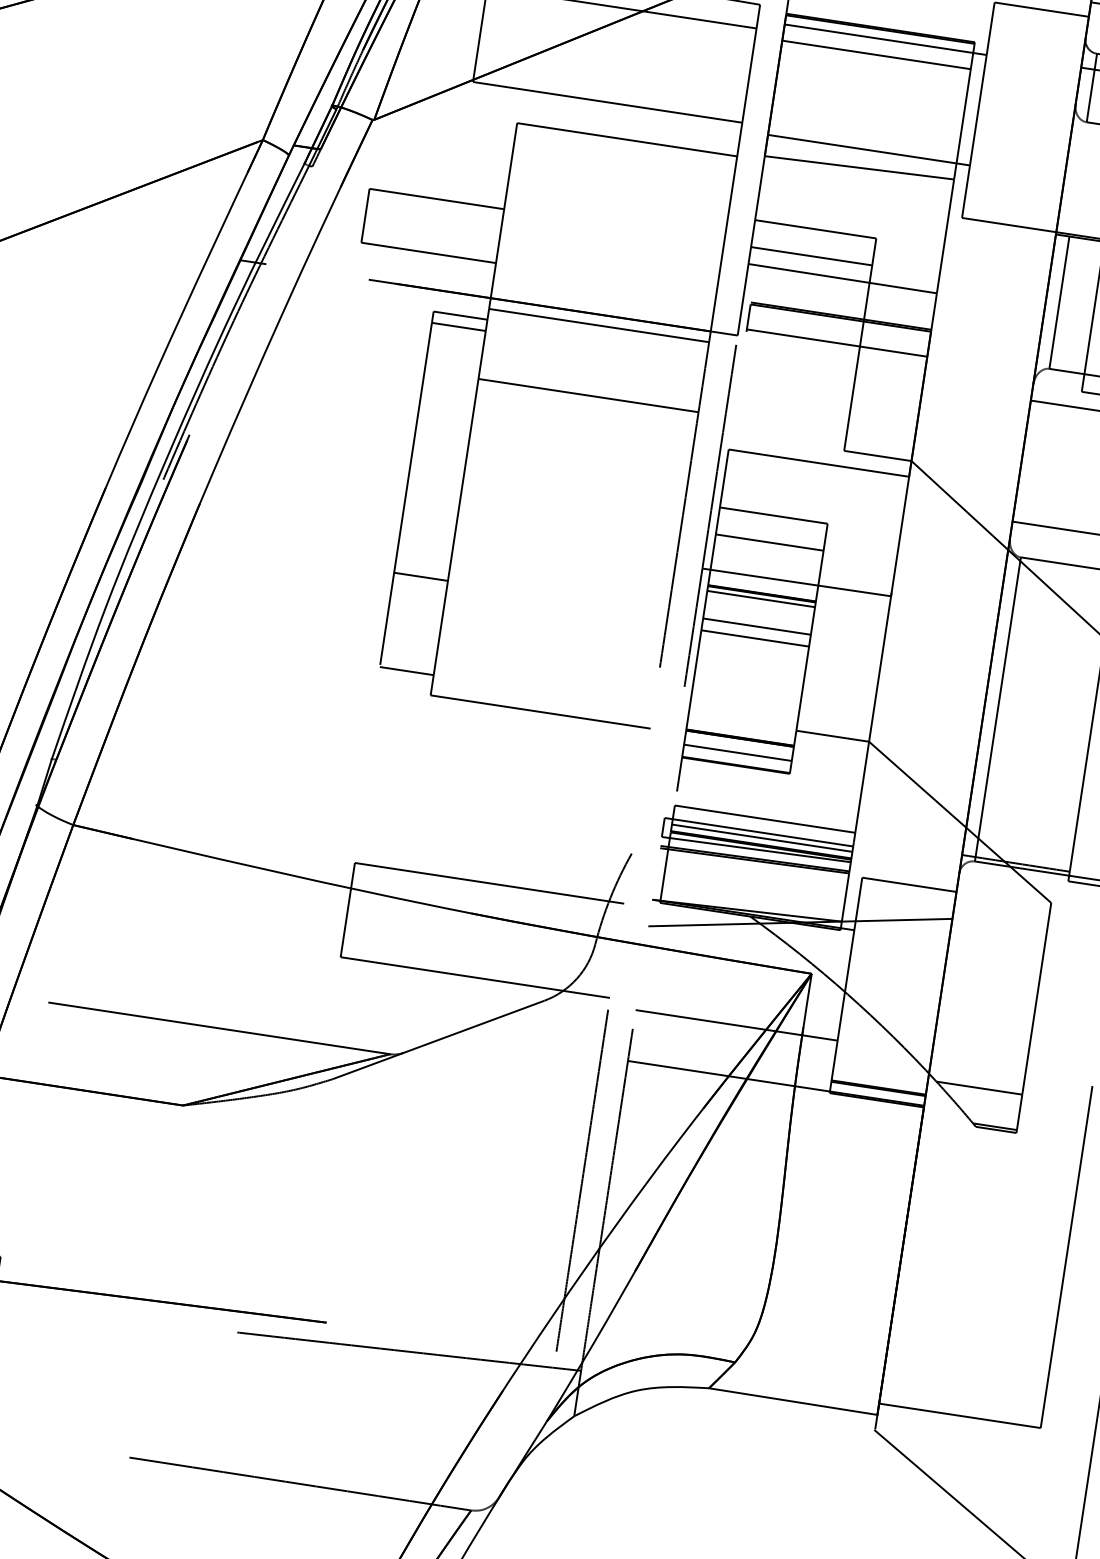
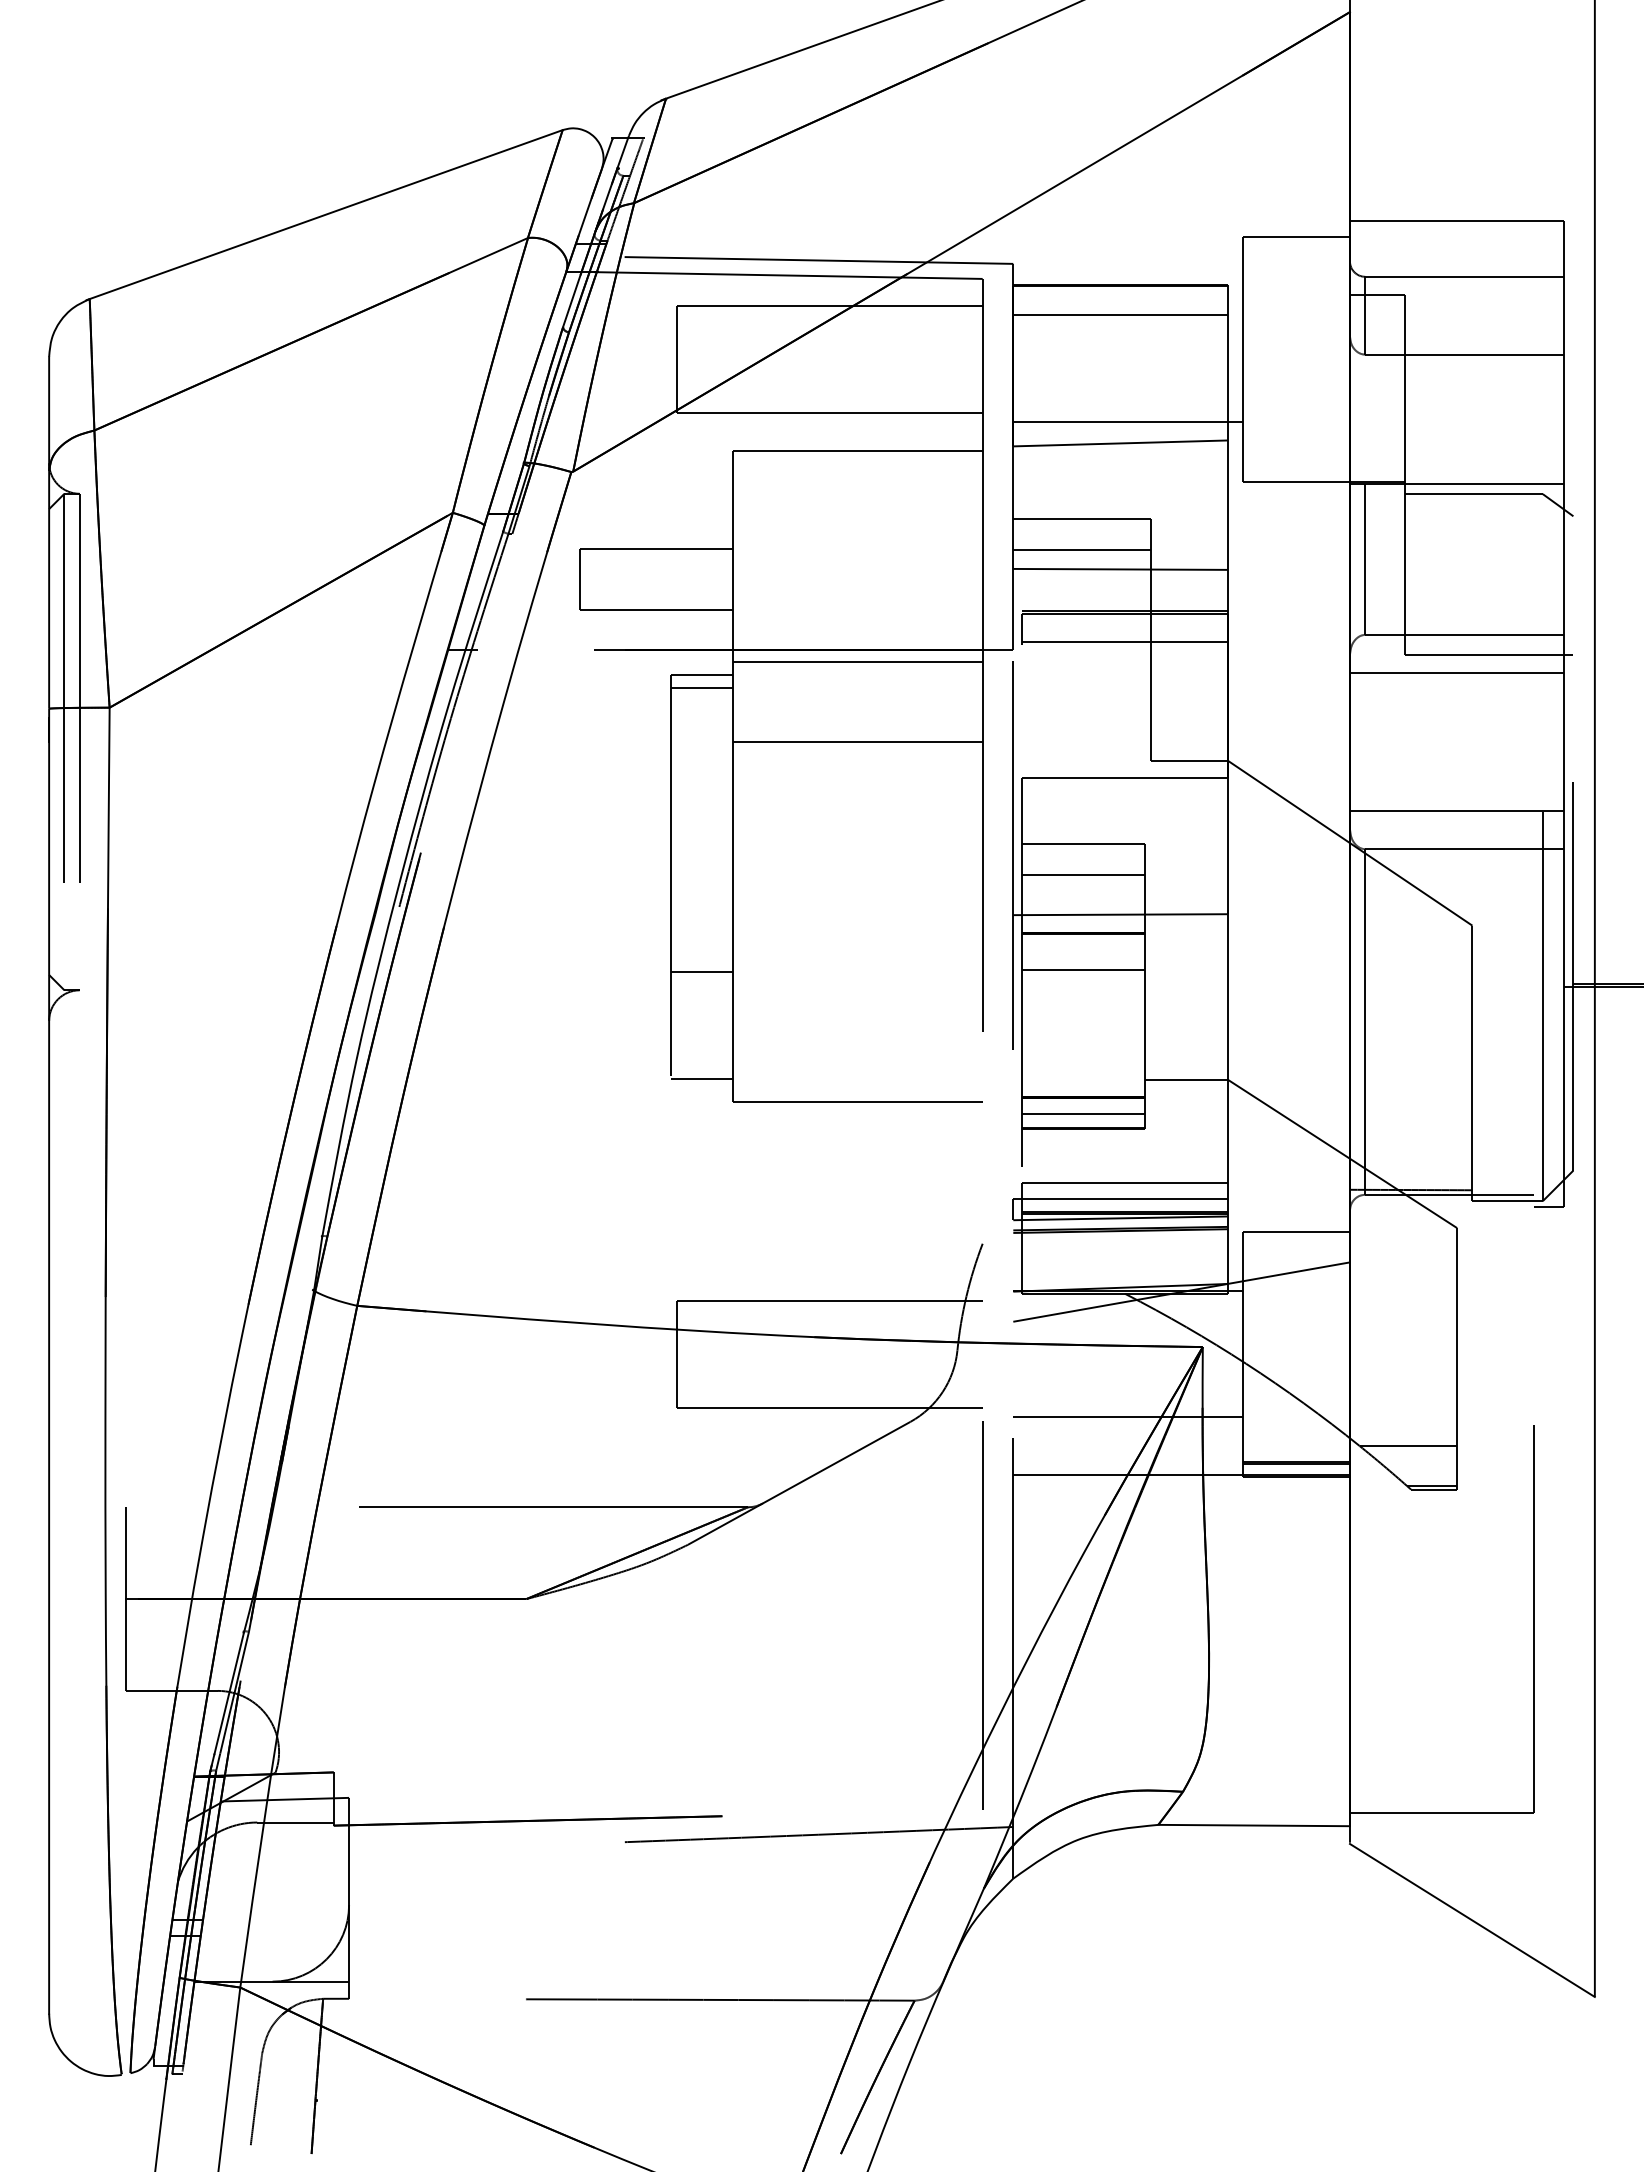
line: (885, 39) -> (1127, 296), removed
line: (760, 599) -> (1083, 939), removed
line: (755, 638) -> (1083, 983), removed
line: (761, 837) -> (1124, 1204), removed

